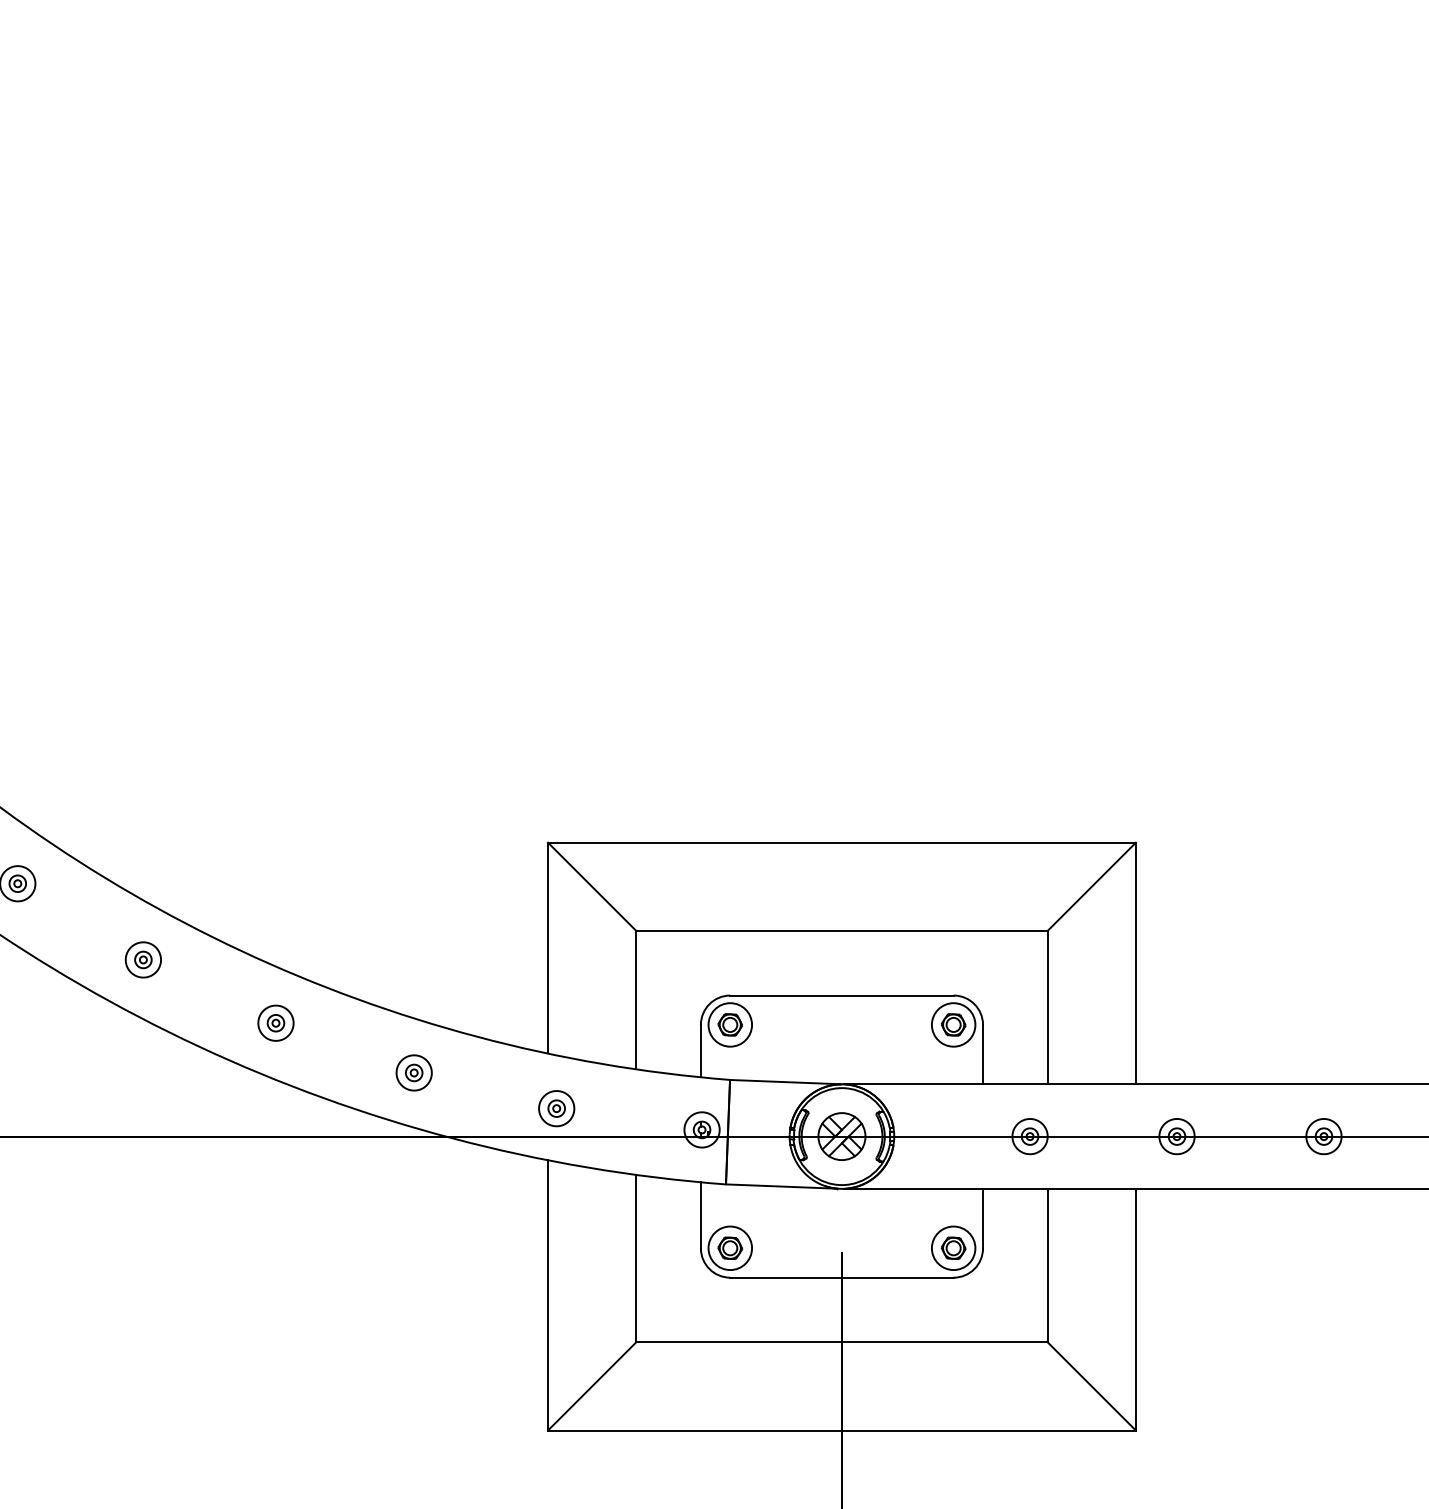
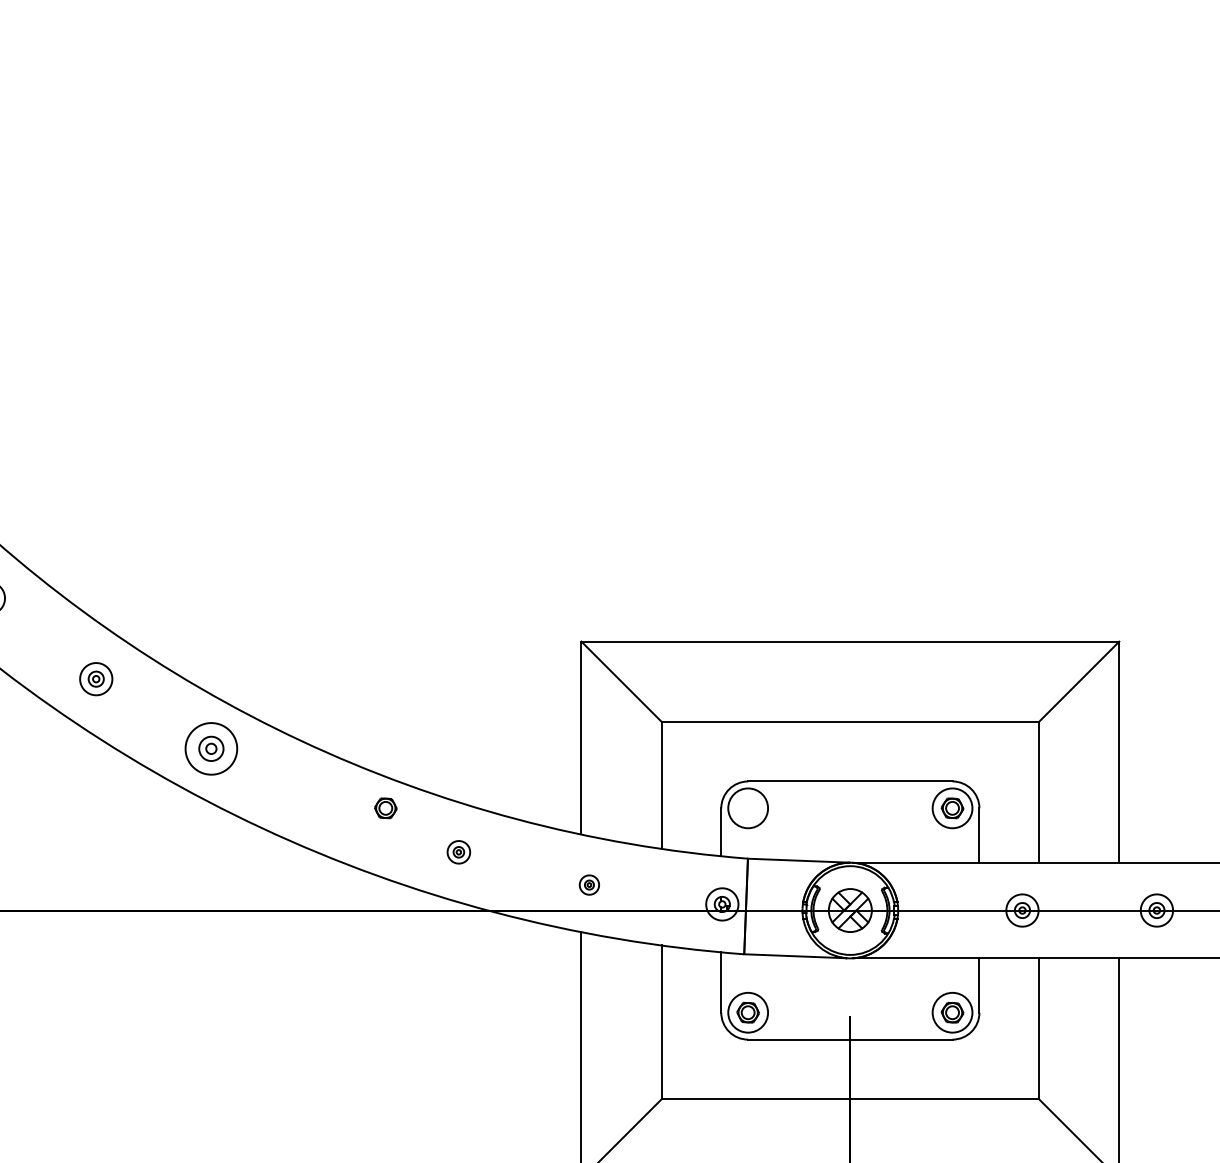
part: (142, 959) -> (210, 748), size x1.6
part: (275, 1022) -> (332, 806), removed
part: (729, 1024) -> (385, 807), moved
part: (413, 1072) -> (458, 851), size x0.7
part: (556, 1108) -> (589, 884), size x0.6

